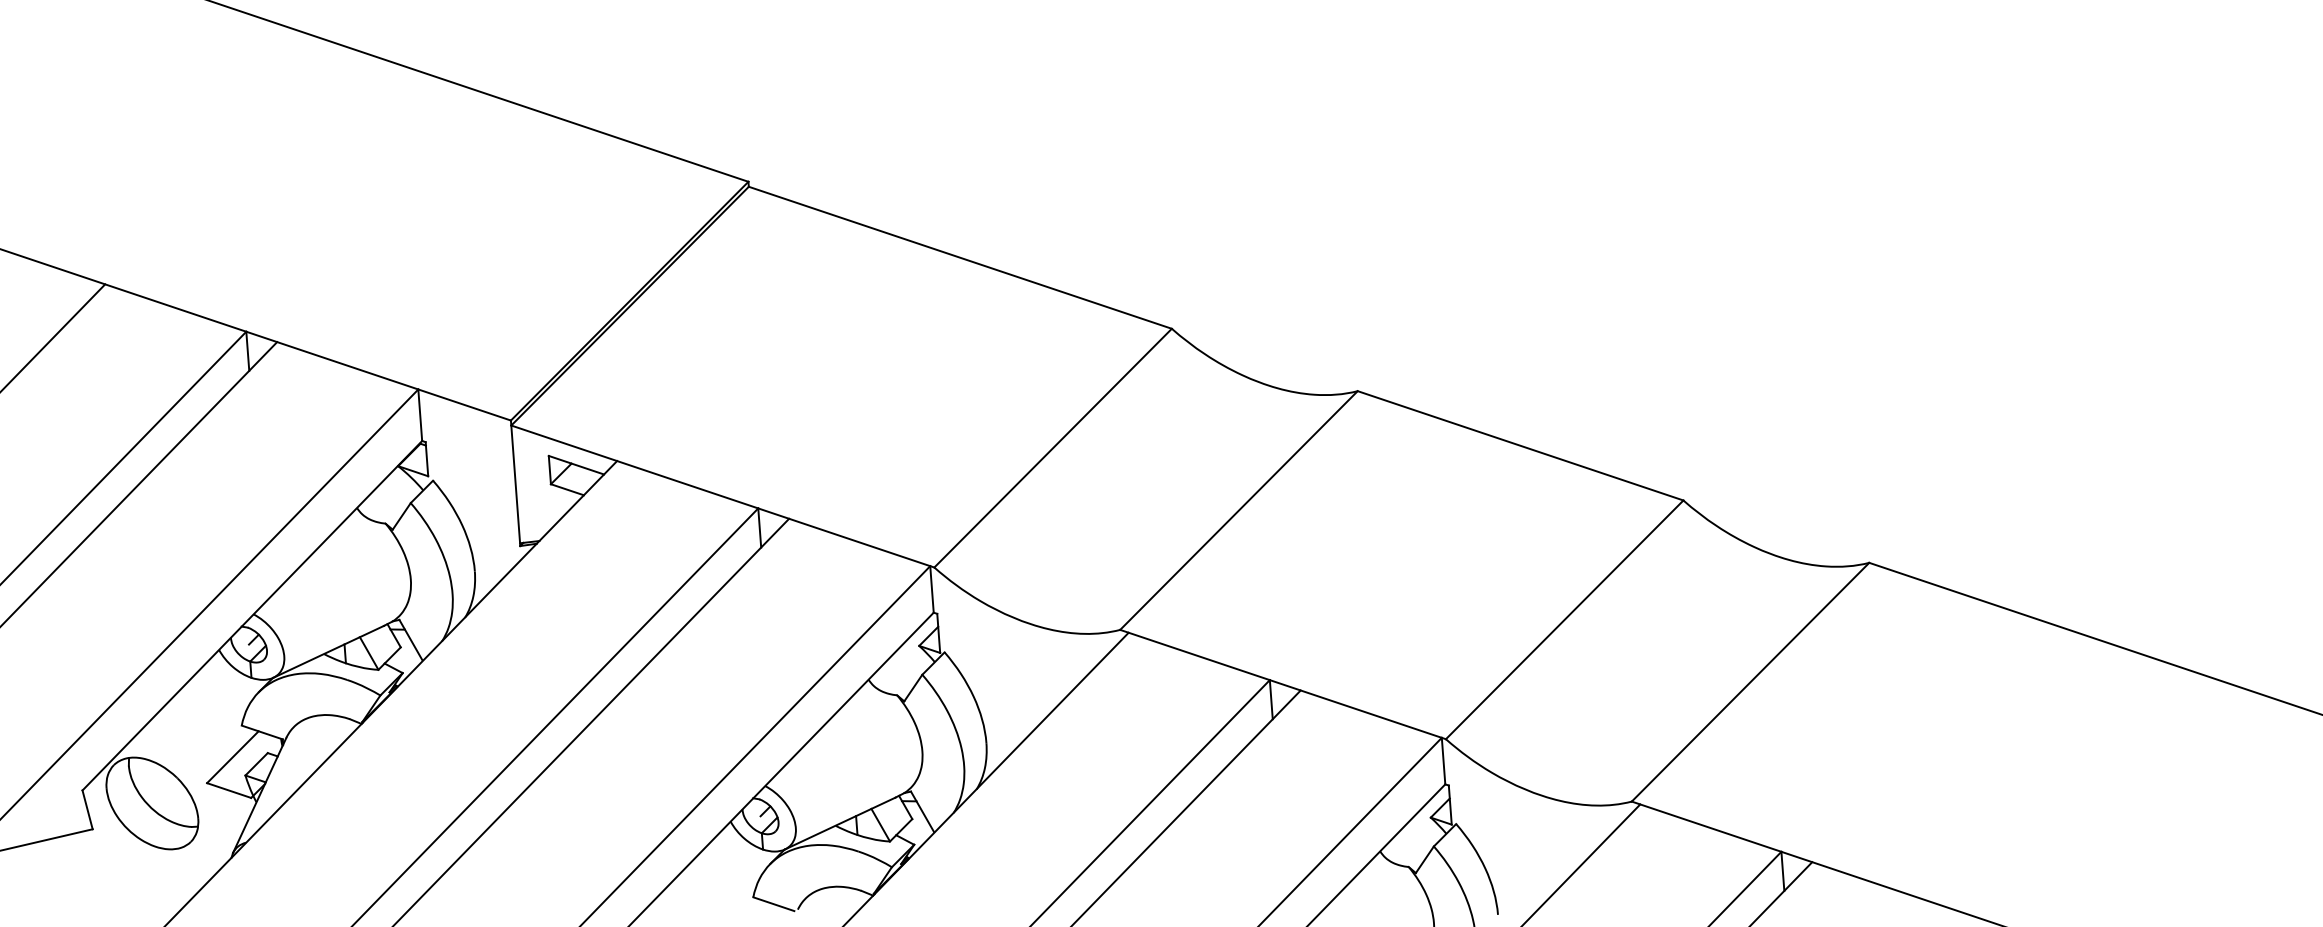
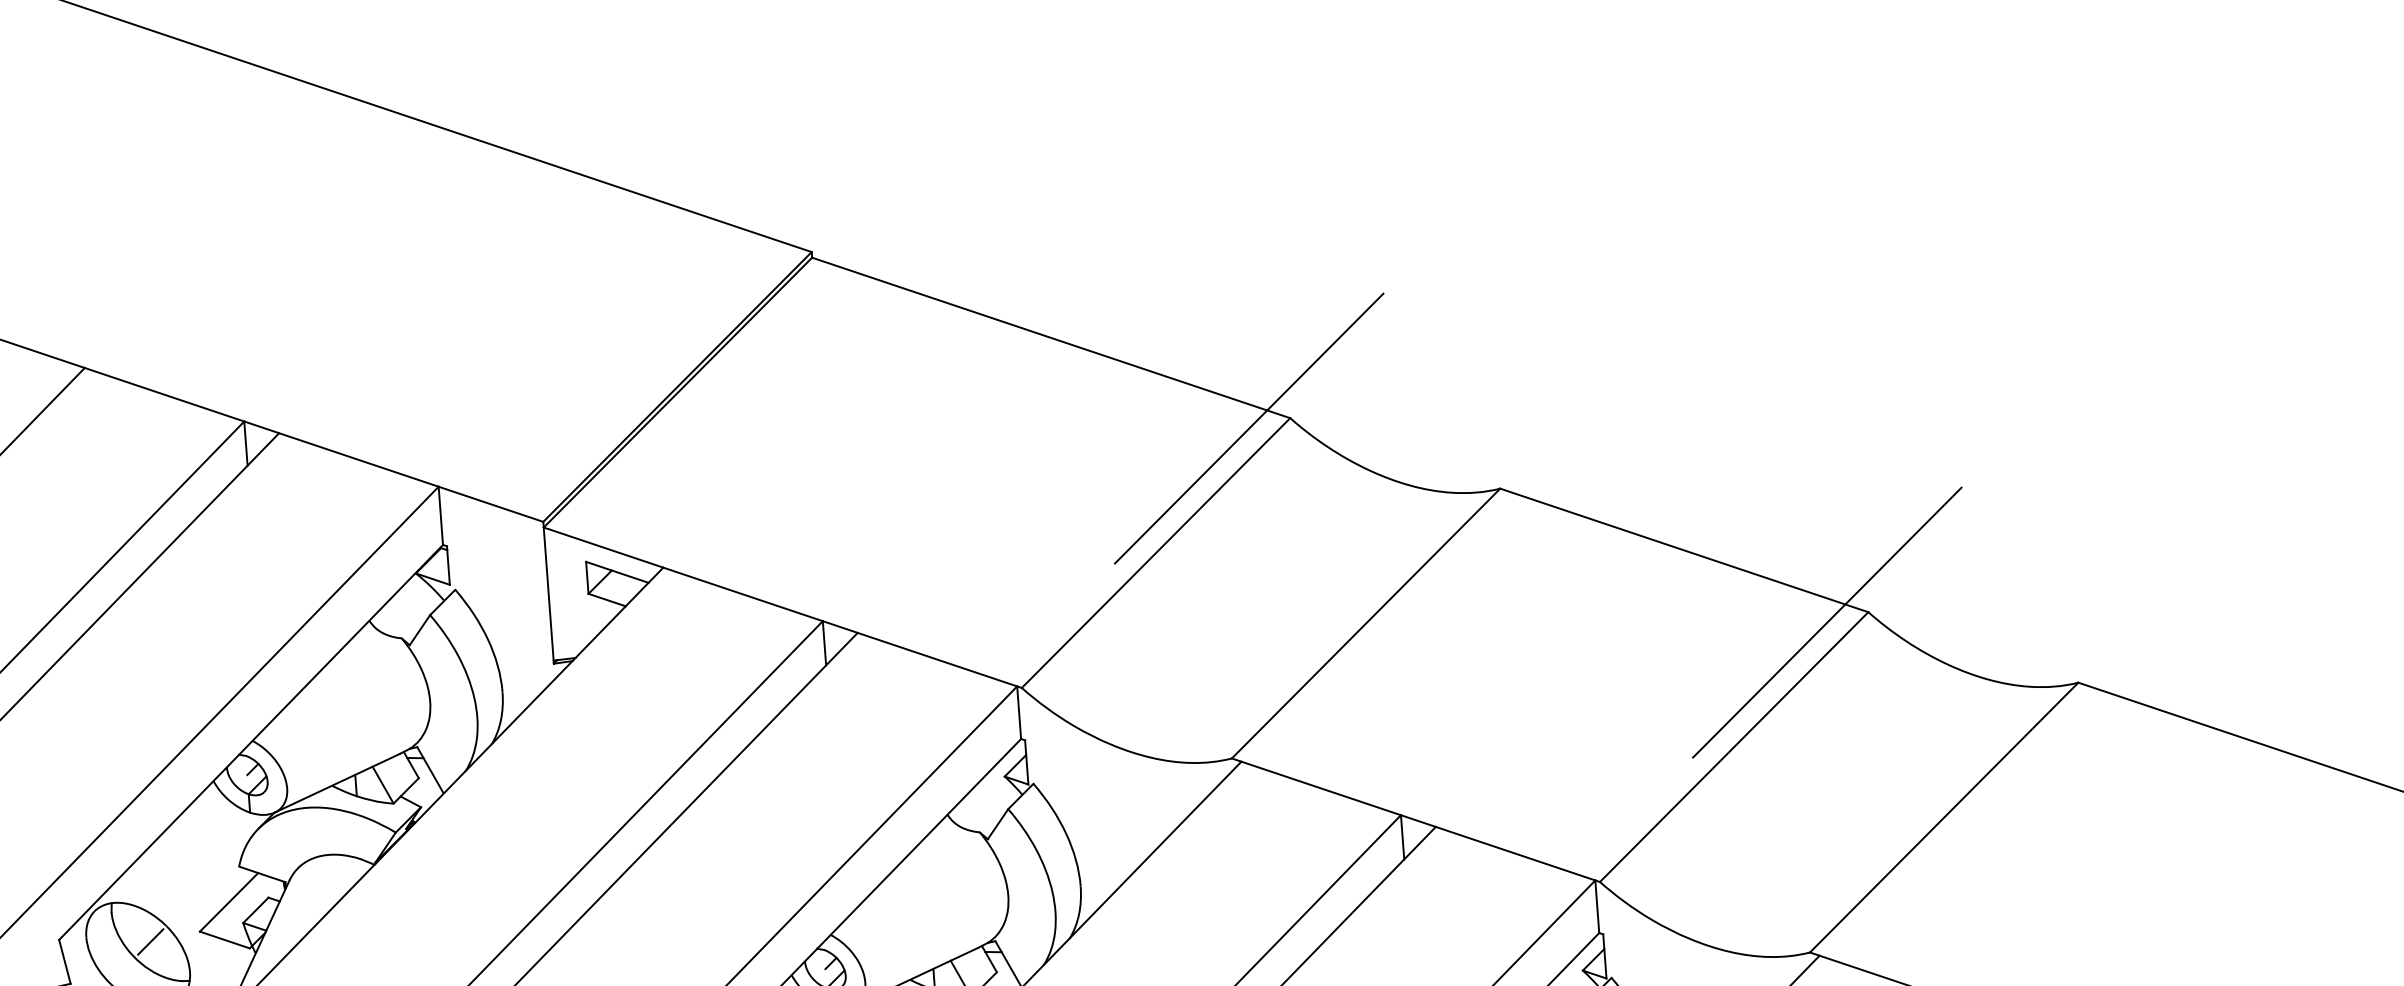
line: (1135, 337) -> (1249, 428), added
line: (1646, 509) -> (1826, 622), added
line: (163, 792) -> (150, 942), added

